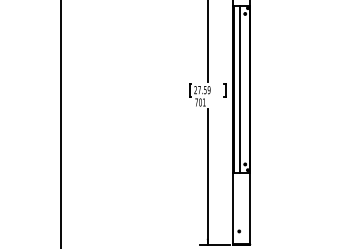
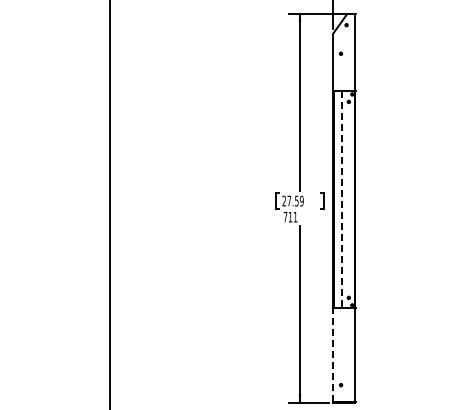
line: (239, 88) -> (341, 199), solid -> dashed
text: (200, 101) -> (290, 216), 701 -> 711
line: (233, 208) -> (333, 355), solid -> dashed

